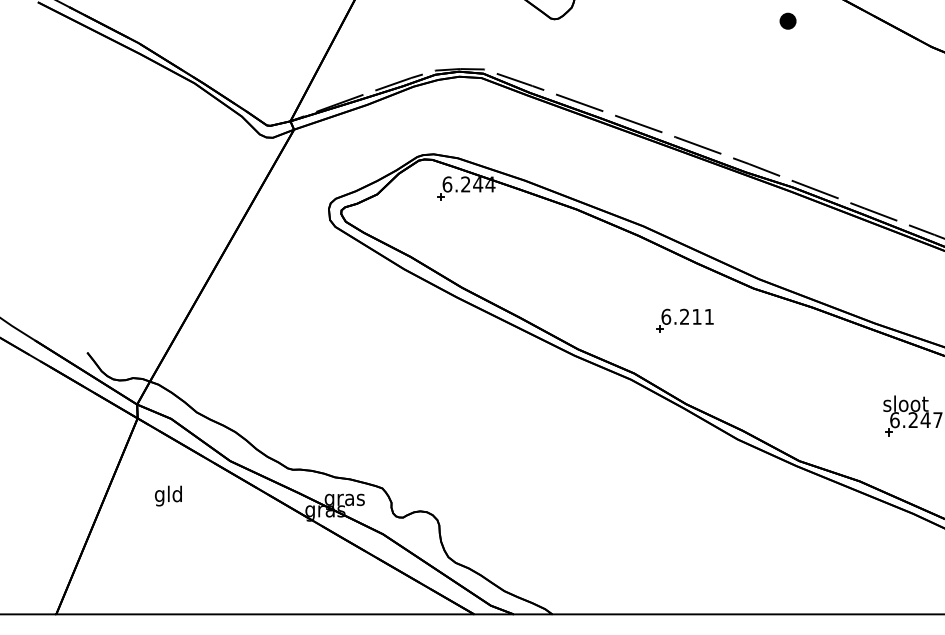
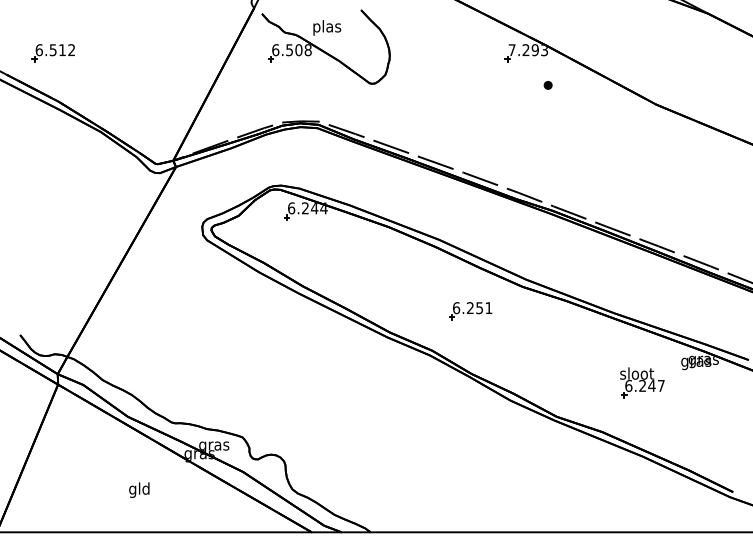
part: (787, 21) -> (547, 85), size x0.62
text: (696, 317) -> (479, 308), 6.211 -> 6.251
text: (168, 495) -> (139, 489), moved

